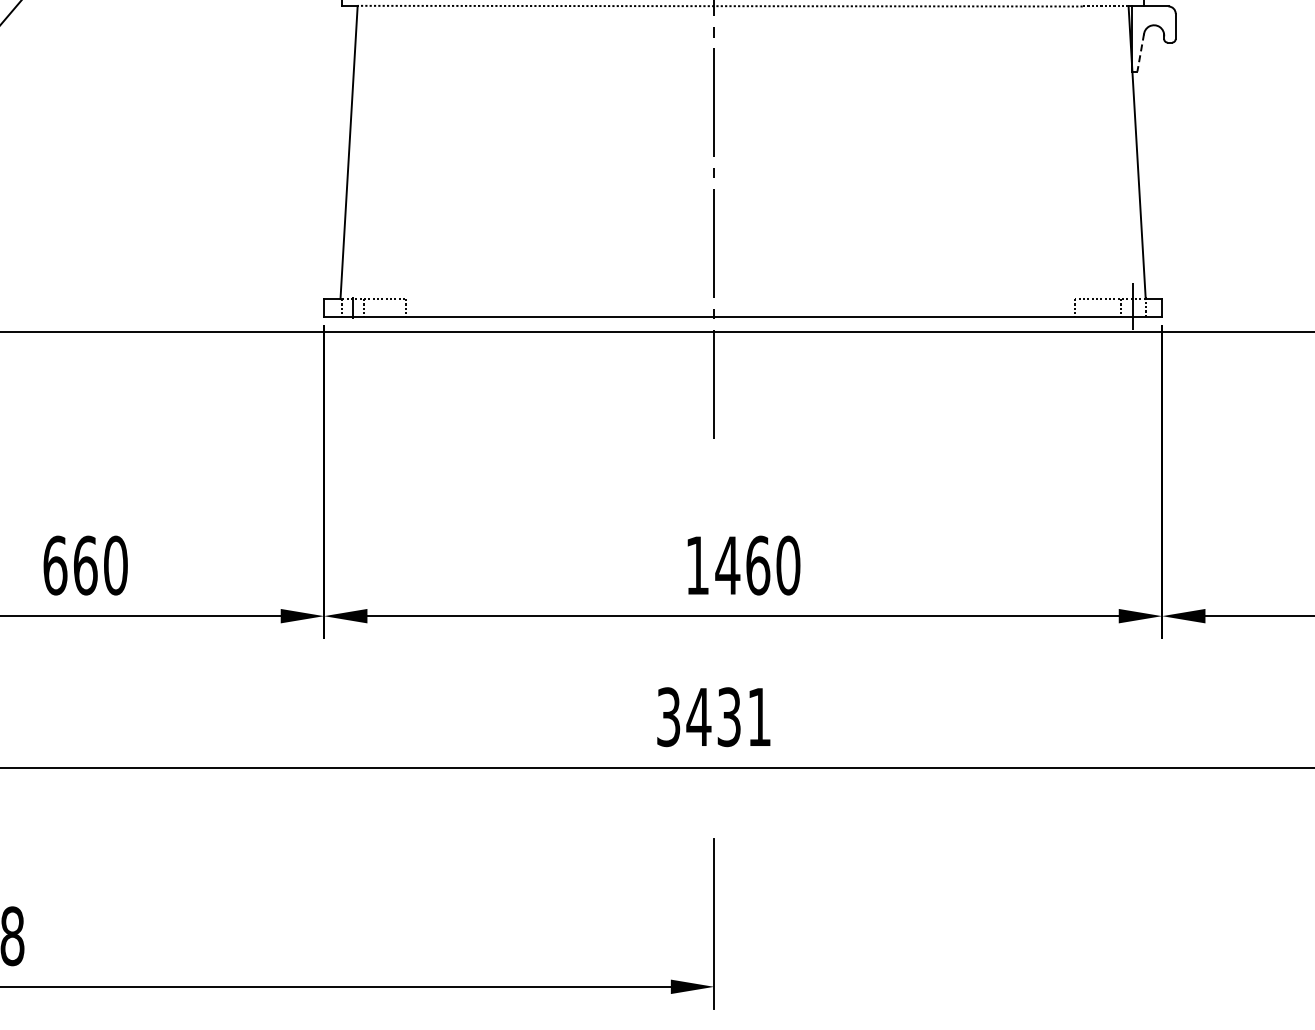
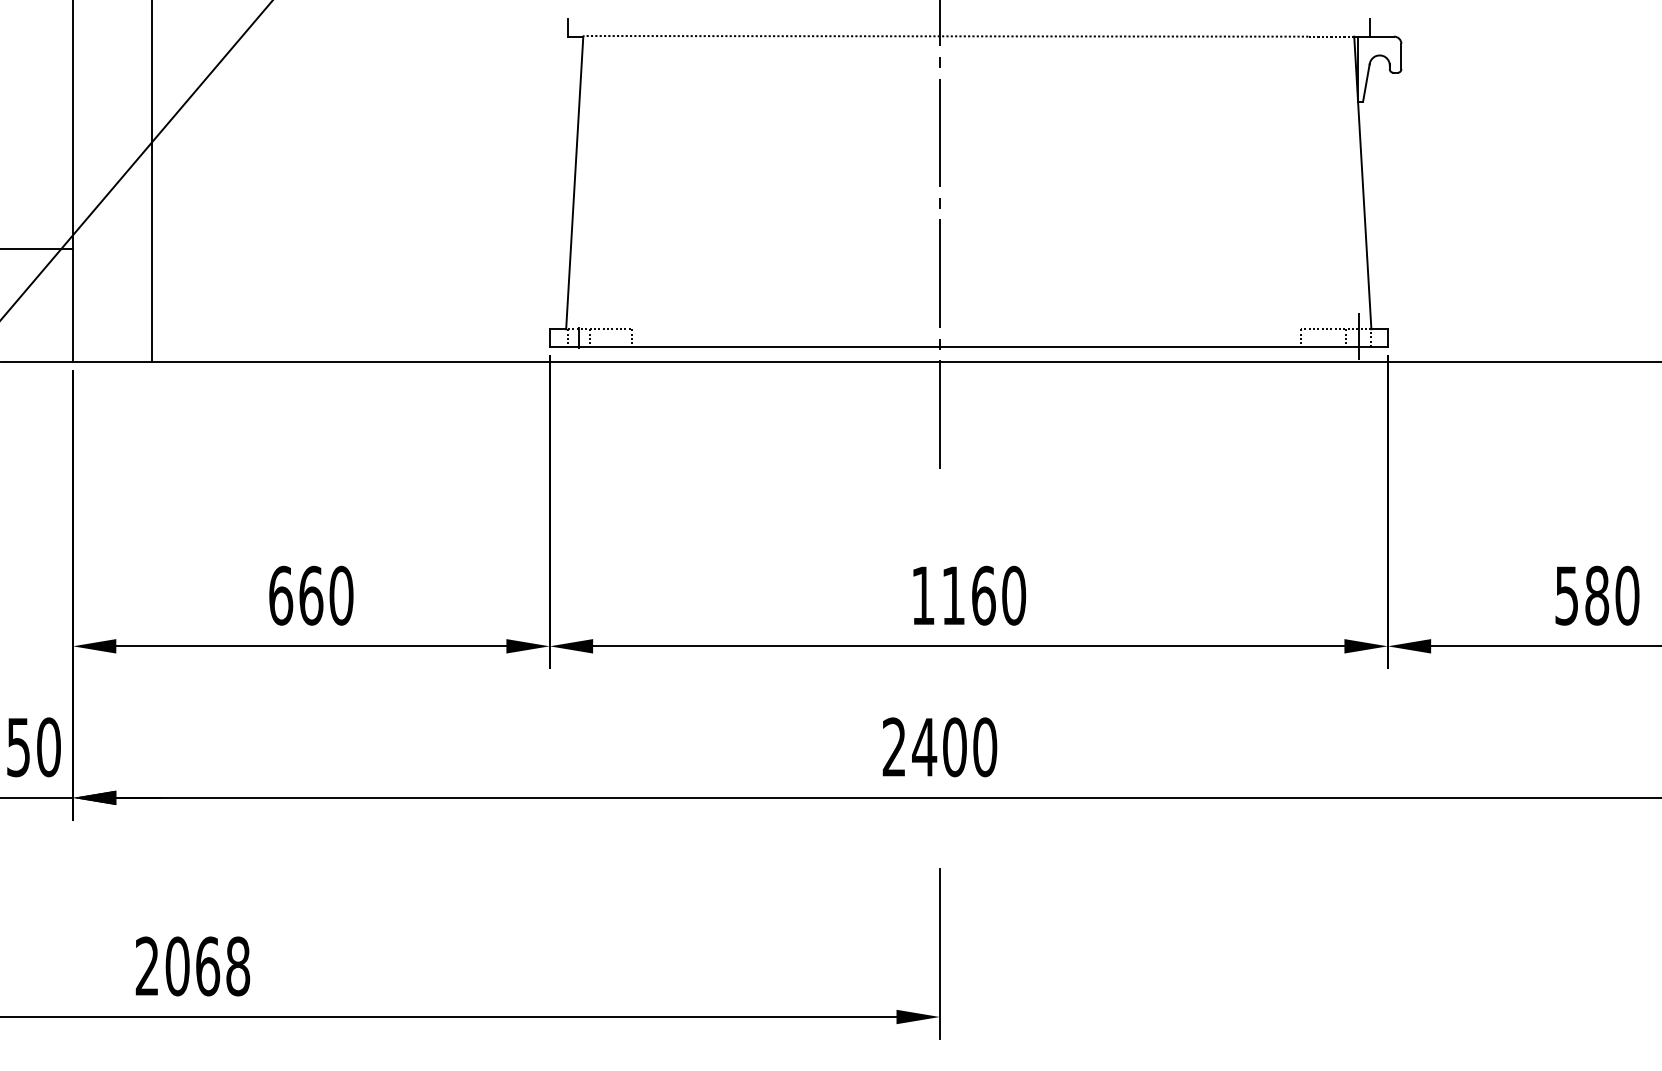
line: (1140, 53) -> (1366, 83), dashed -> solid
text: (727, 565) -> (953, 595), 1460 -> 1160
text: (713, 717) -> (939, 747), 3431 -> 2400

